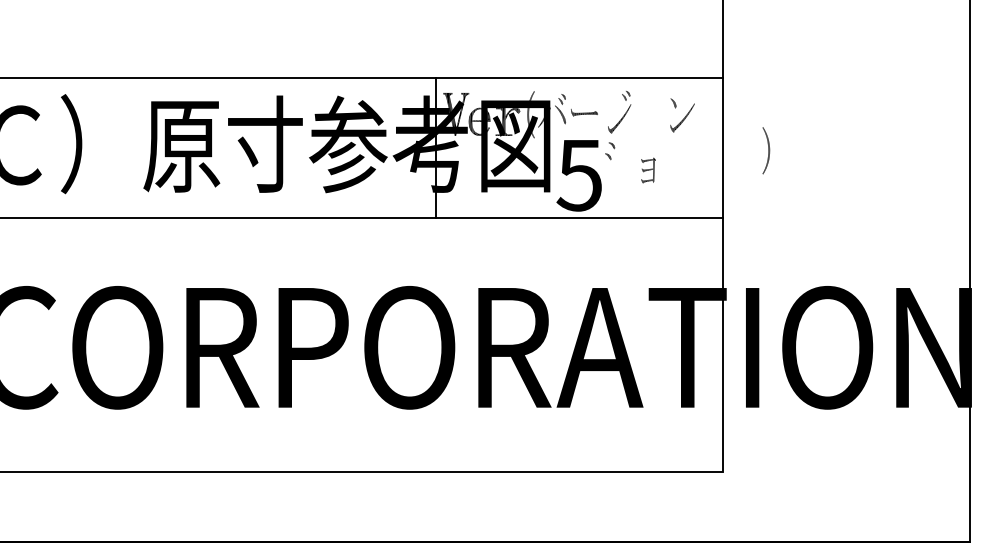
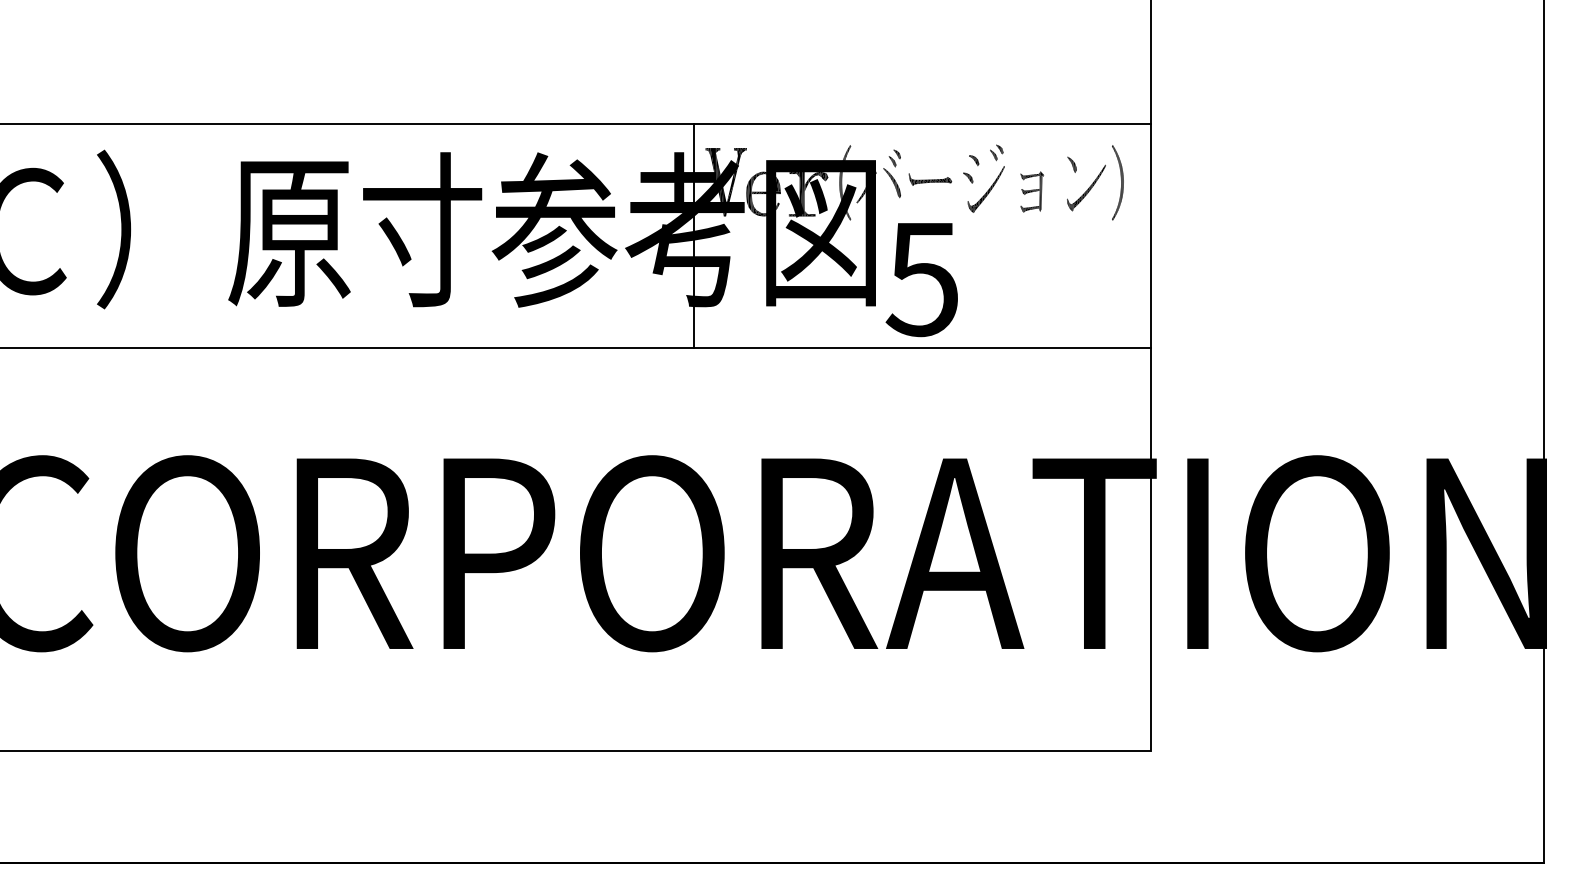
part: (766, 150) -> (1118, 182), moved
part: (610, 151) -> (971, 169), moved
part: (648, 170) -> (1032, 191), moved

